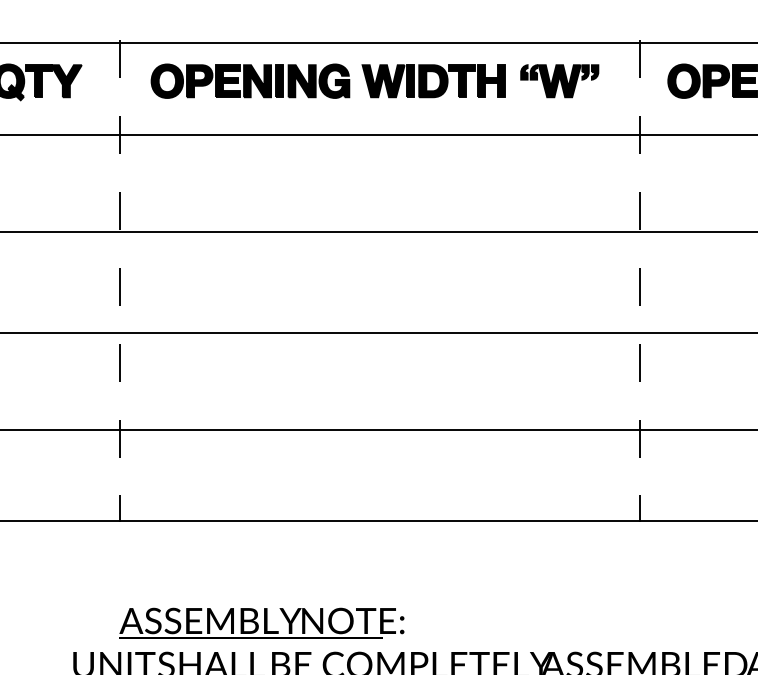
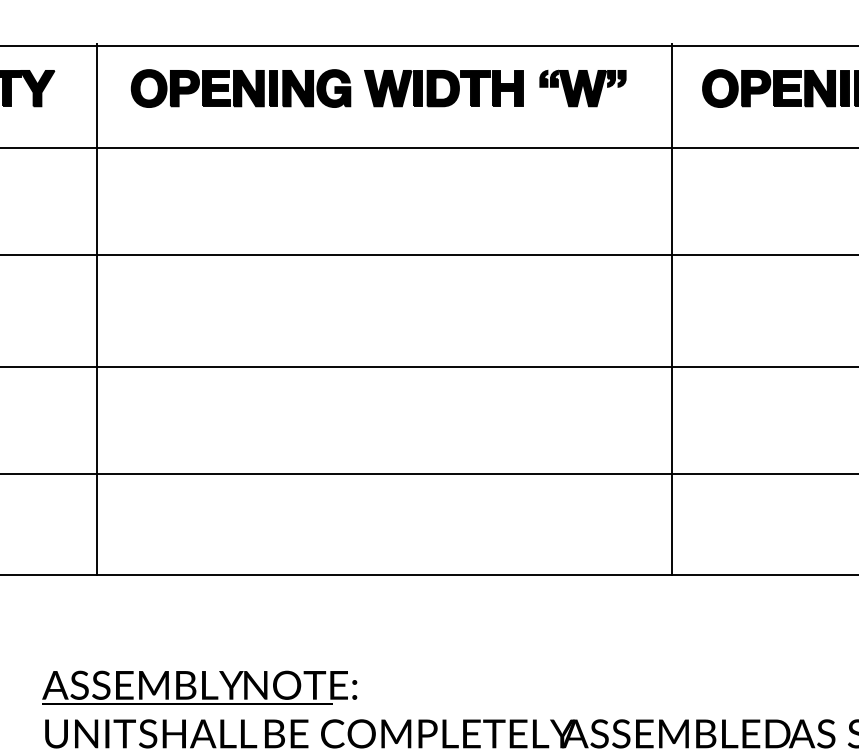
line: (120, 281) -> (97, 310), dashed -> solid
line: (639, 281) -> (671, 310), dashed -> solid
part: (261, 622) -> (199, 687), moved

